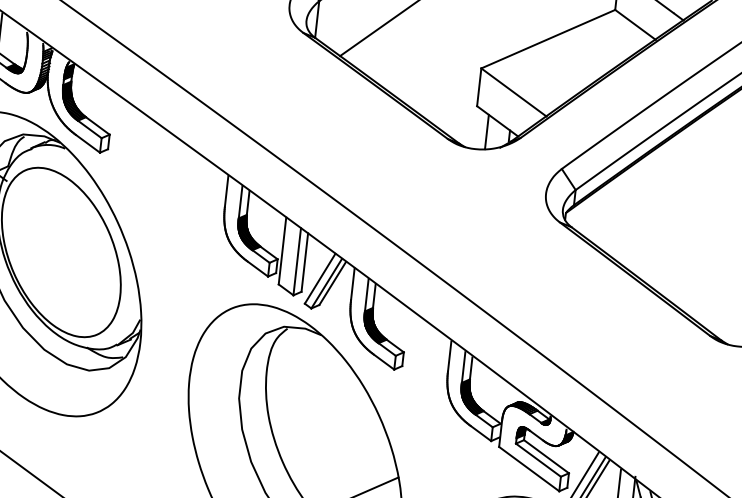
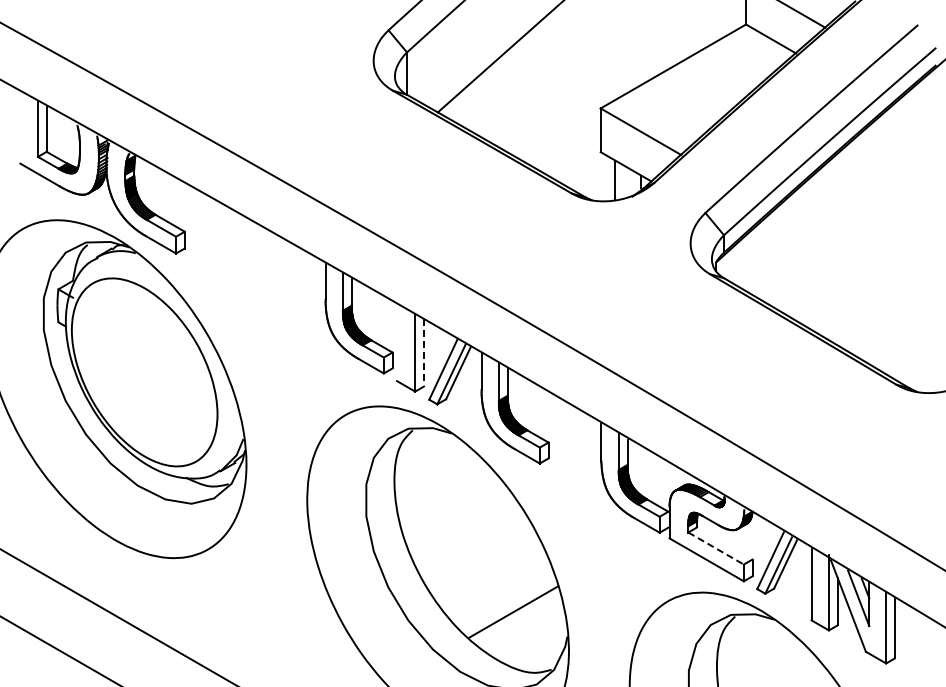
line: (282, 251) -> (396, 342), removed
line: (304, 262) -> (423, 352), solid -> dashed
line: (546, 456) -> (724, 543), removed
line: (538, 460) -> (716, 548), solid -> dashed

